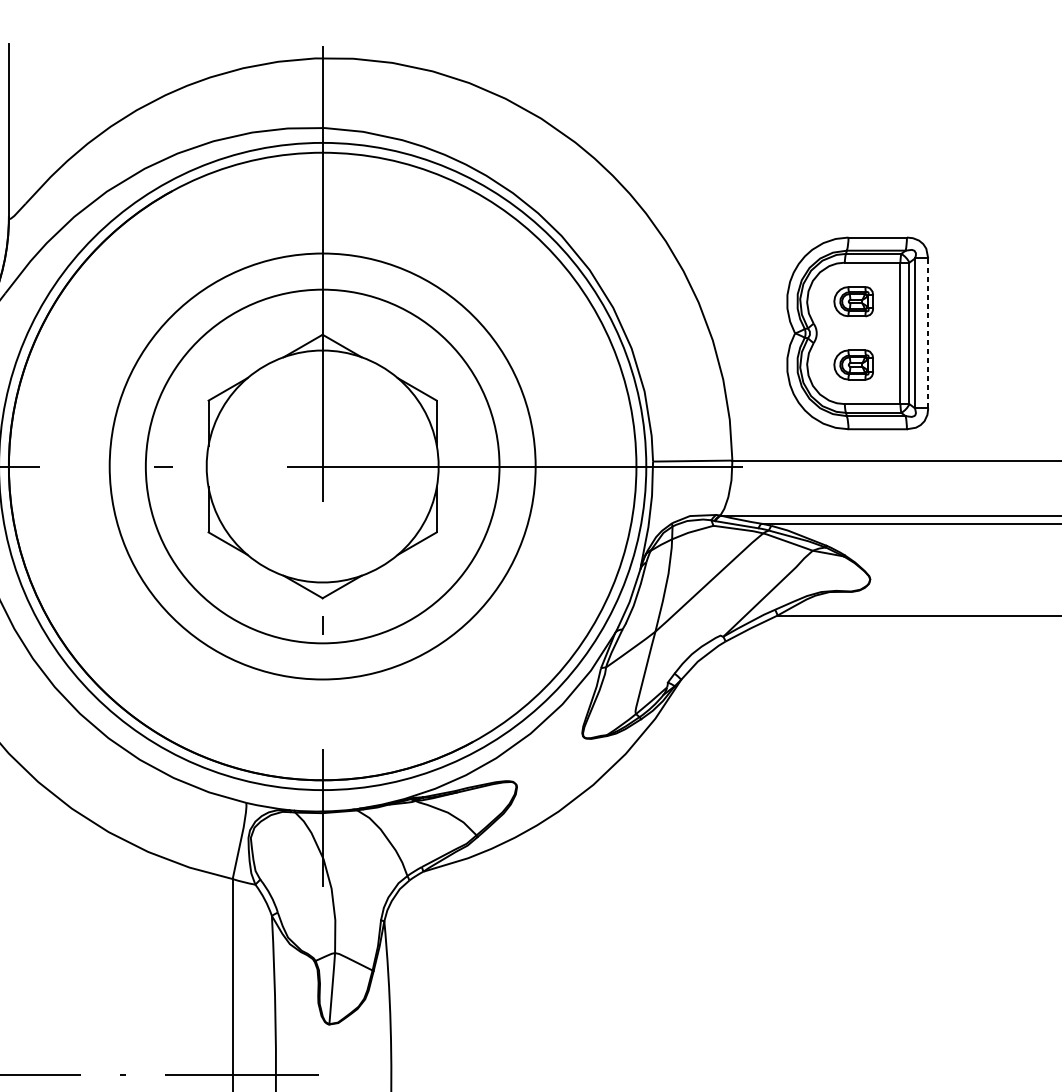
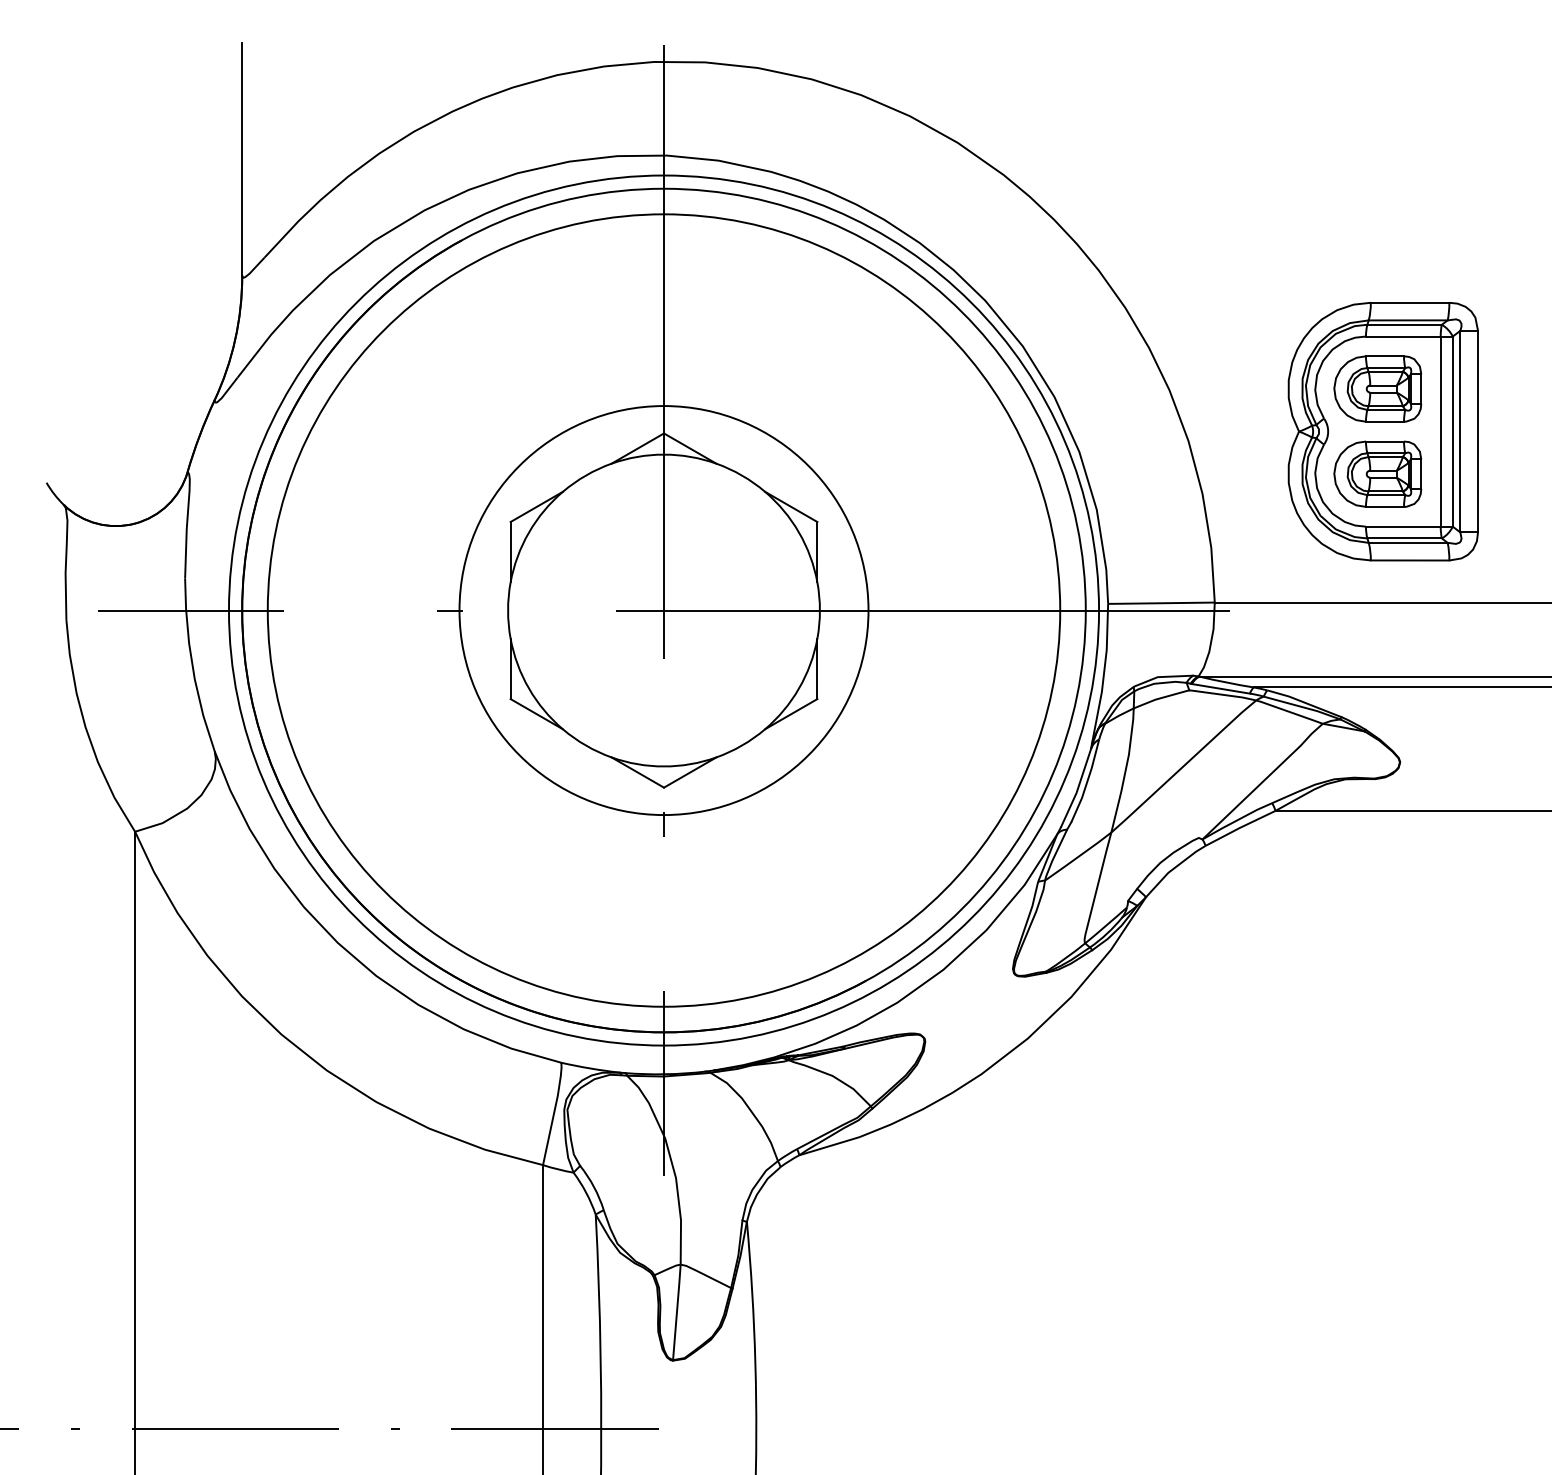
part: (853, 301) -> (1377, 388), size x1.67
line: (928, 333) -> (1478, 431), dashed -> solid
part: (853, 364) -> (1377, 473), size x1.67
circle: (322, 466) -> (663, 610), size x0.71
circle: (322, 466) -> (663, 610), size x1.67

